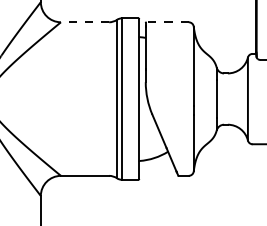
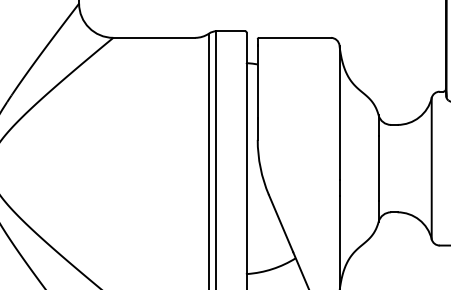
line: (84, 22) -> (153, 38), dashed -> solid
line: (167, 22) -> (294, 38), dashed -> solid

